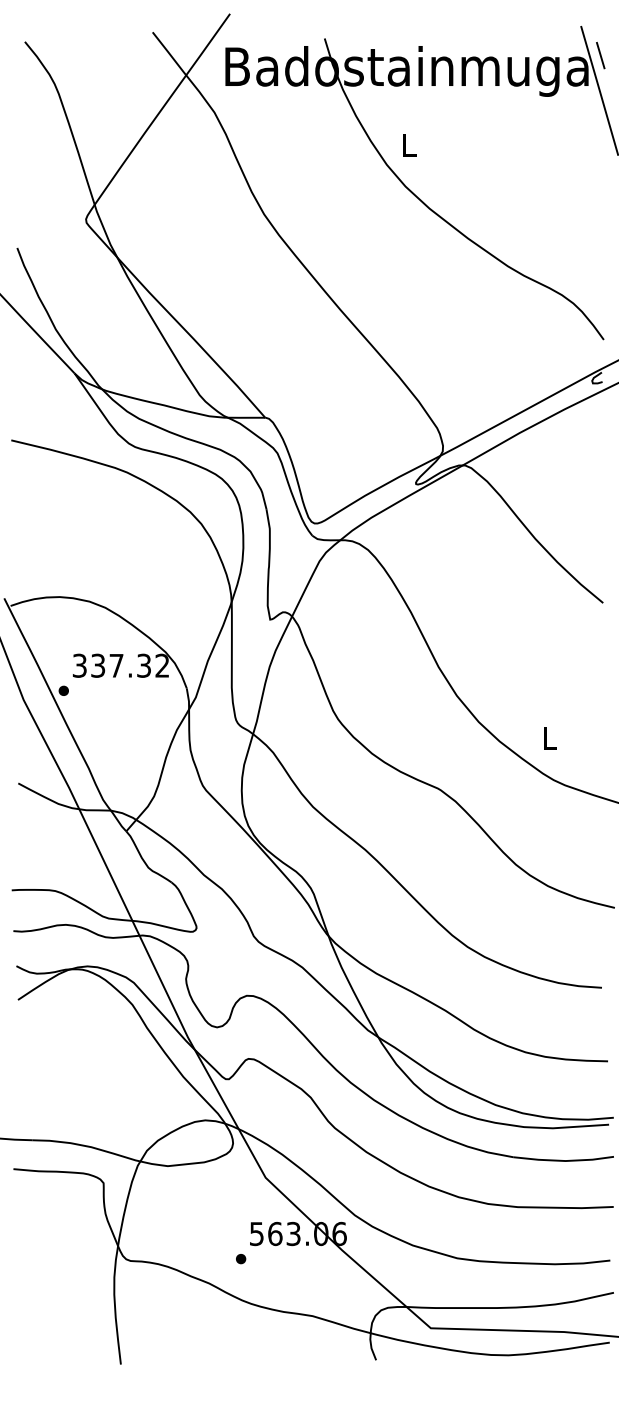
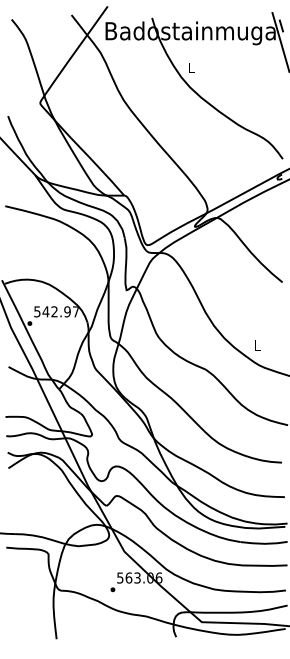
text: (120, 665) -> (56, 311), 337.32 -> 542.97

